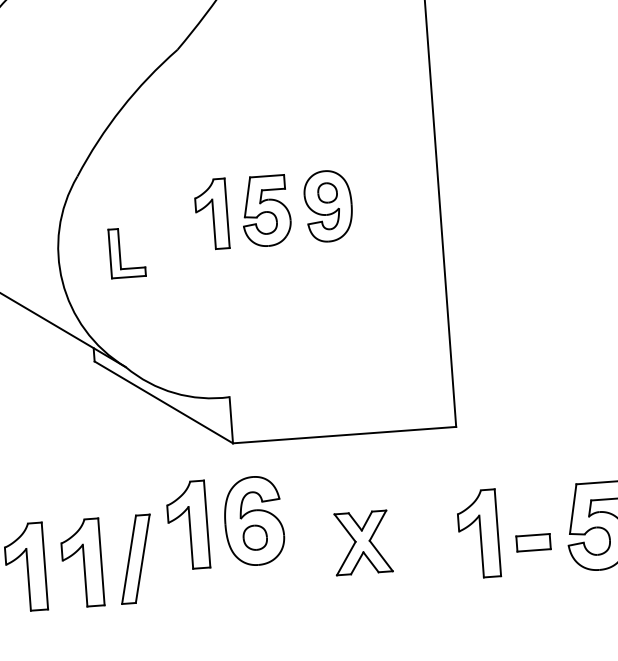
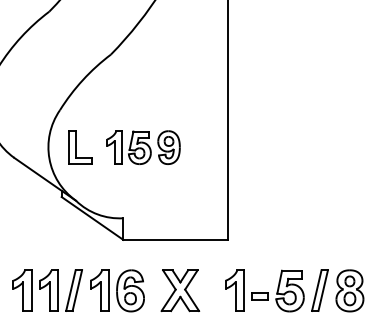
part: (274, 209) -> (143, 147), moved
part: (127, 252) -> (80, 147), size x1.43
part: (226, 522) -> (117, 290), moved
part: (362, 542) -> (180, 290), size x1.43

